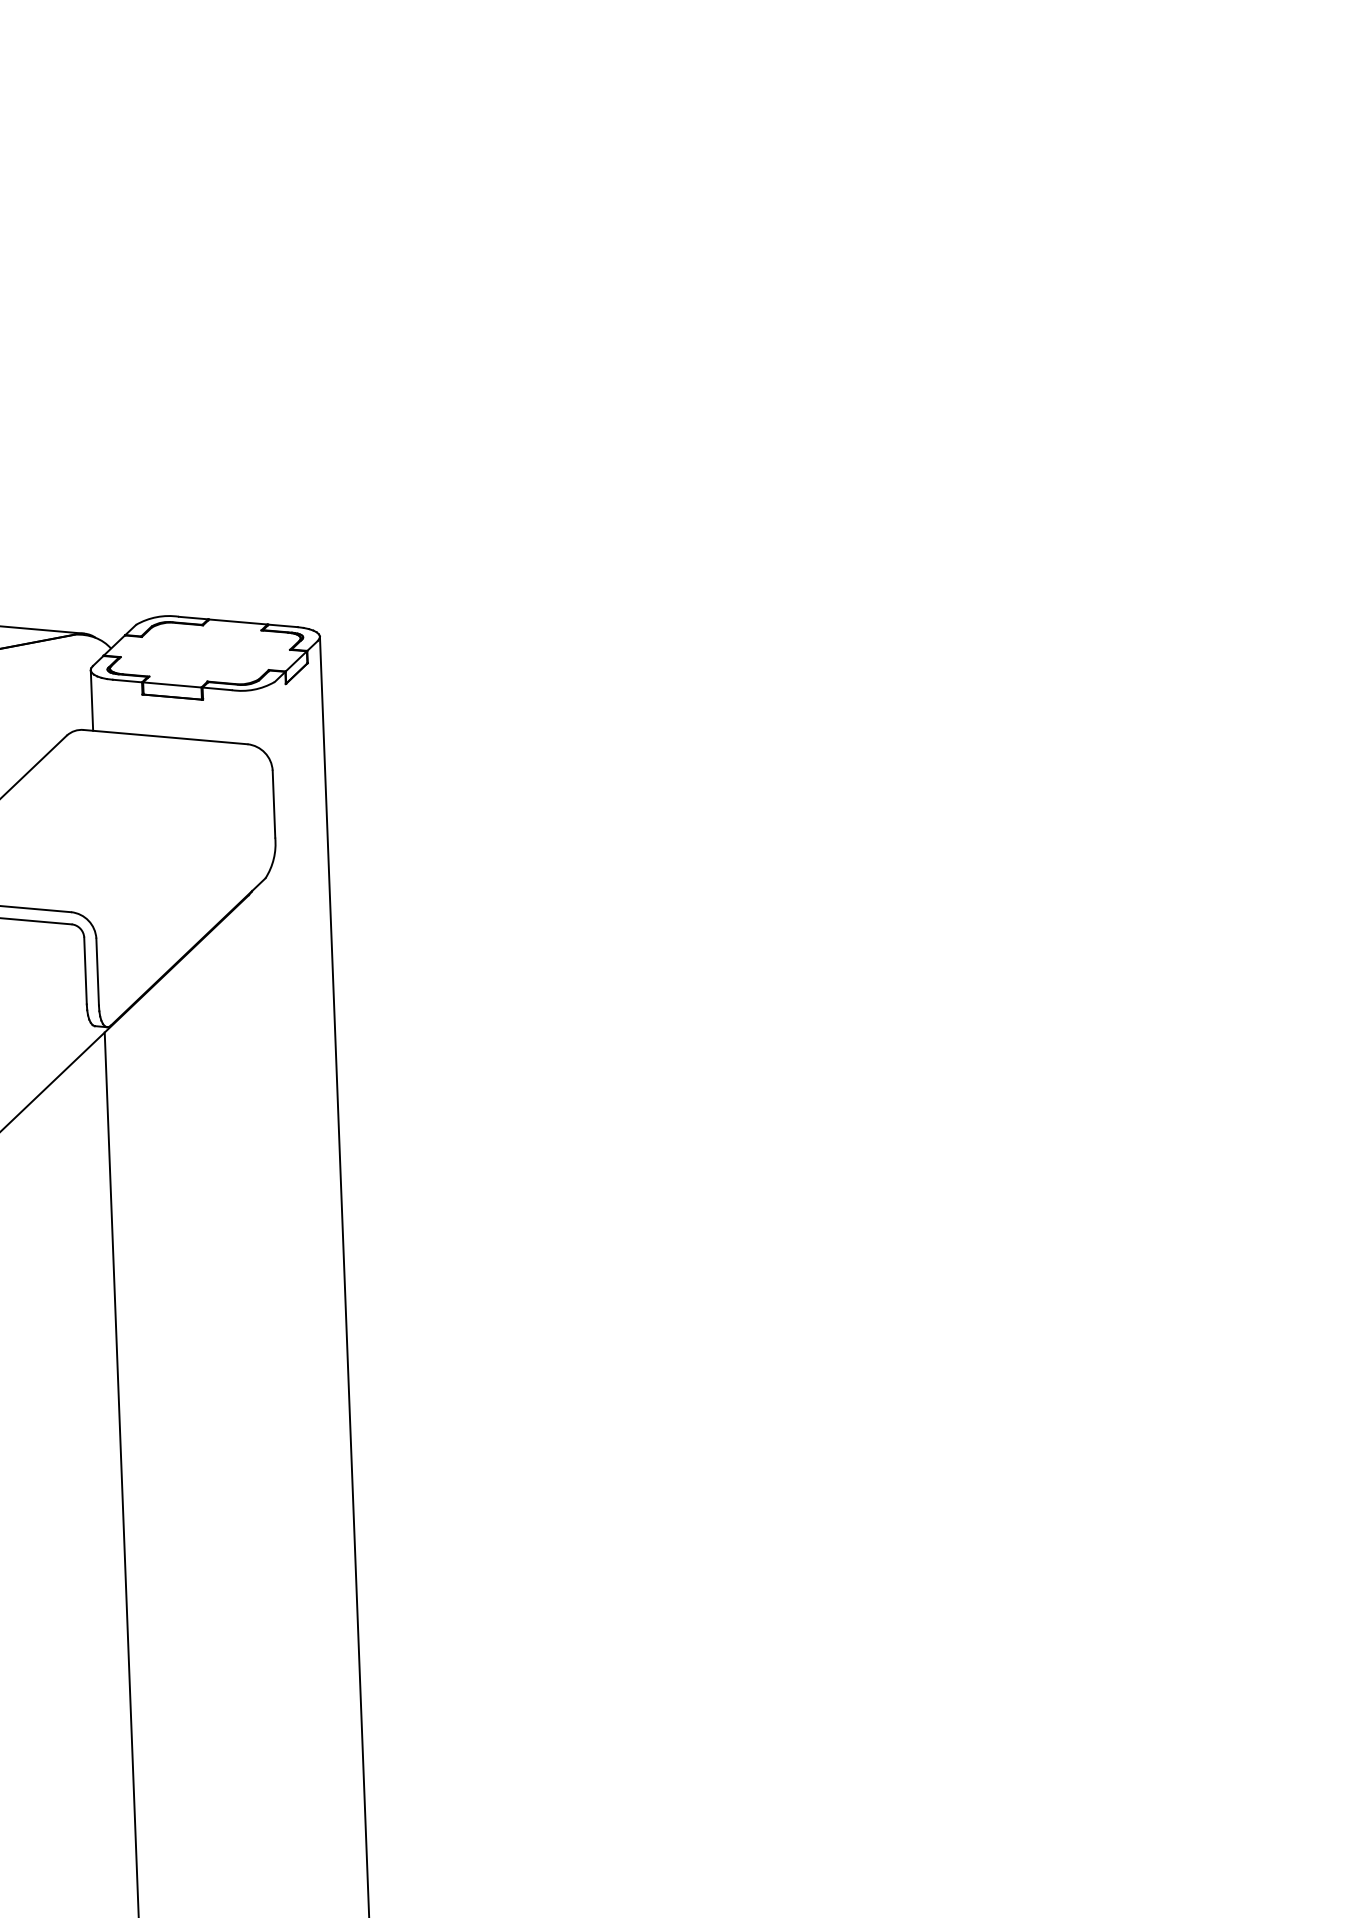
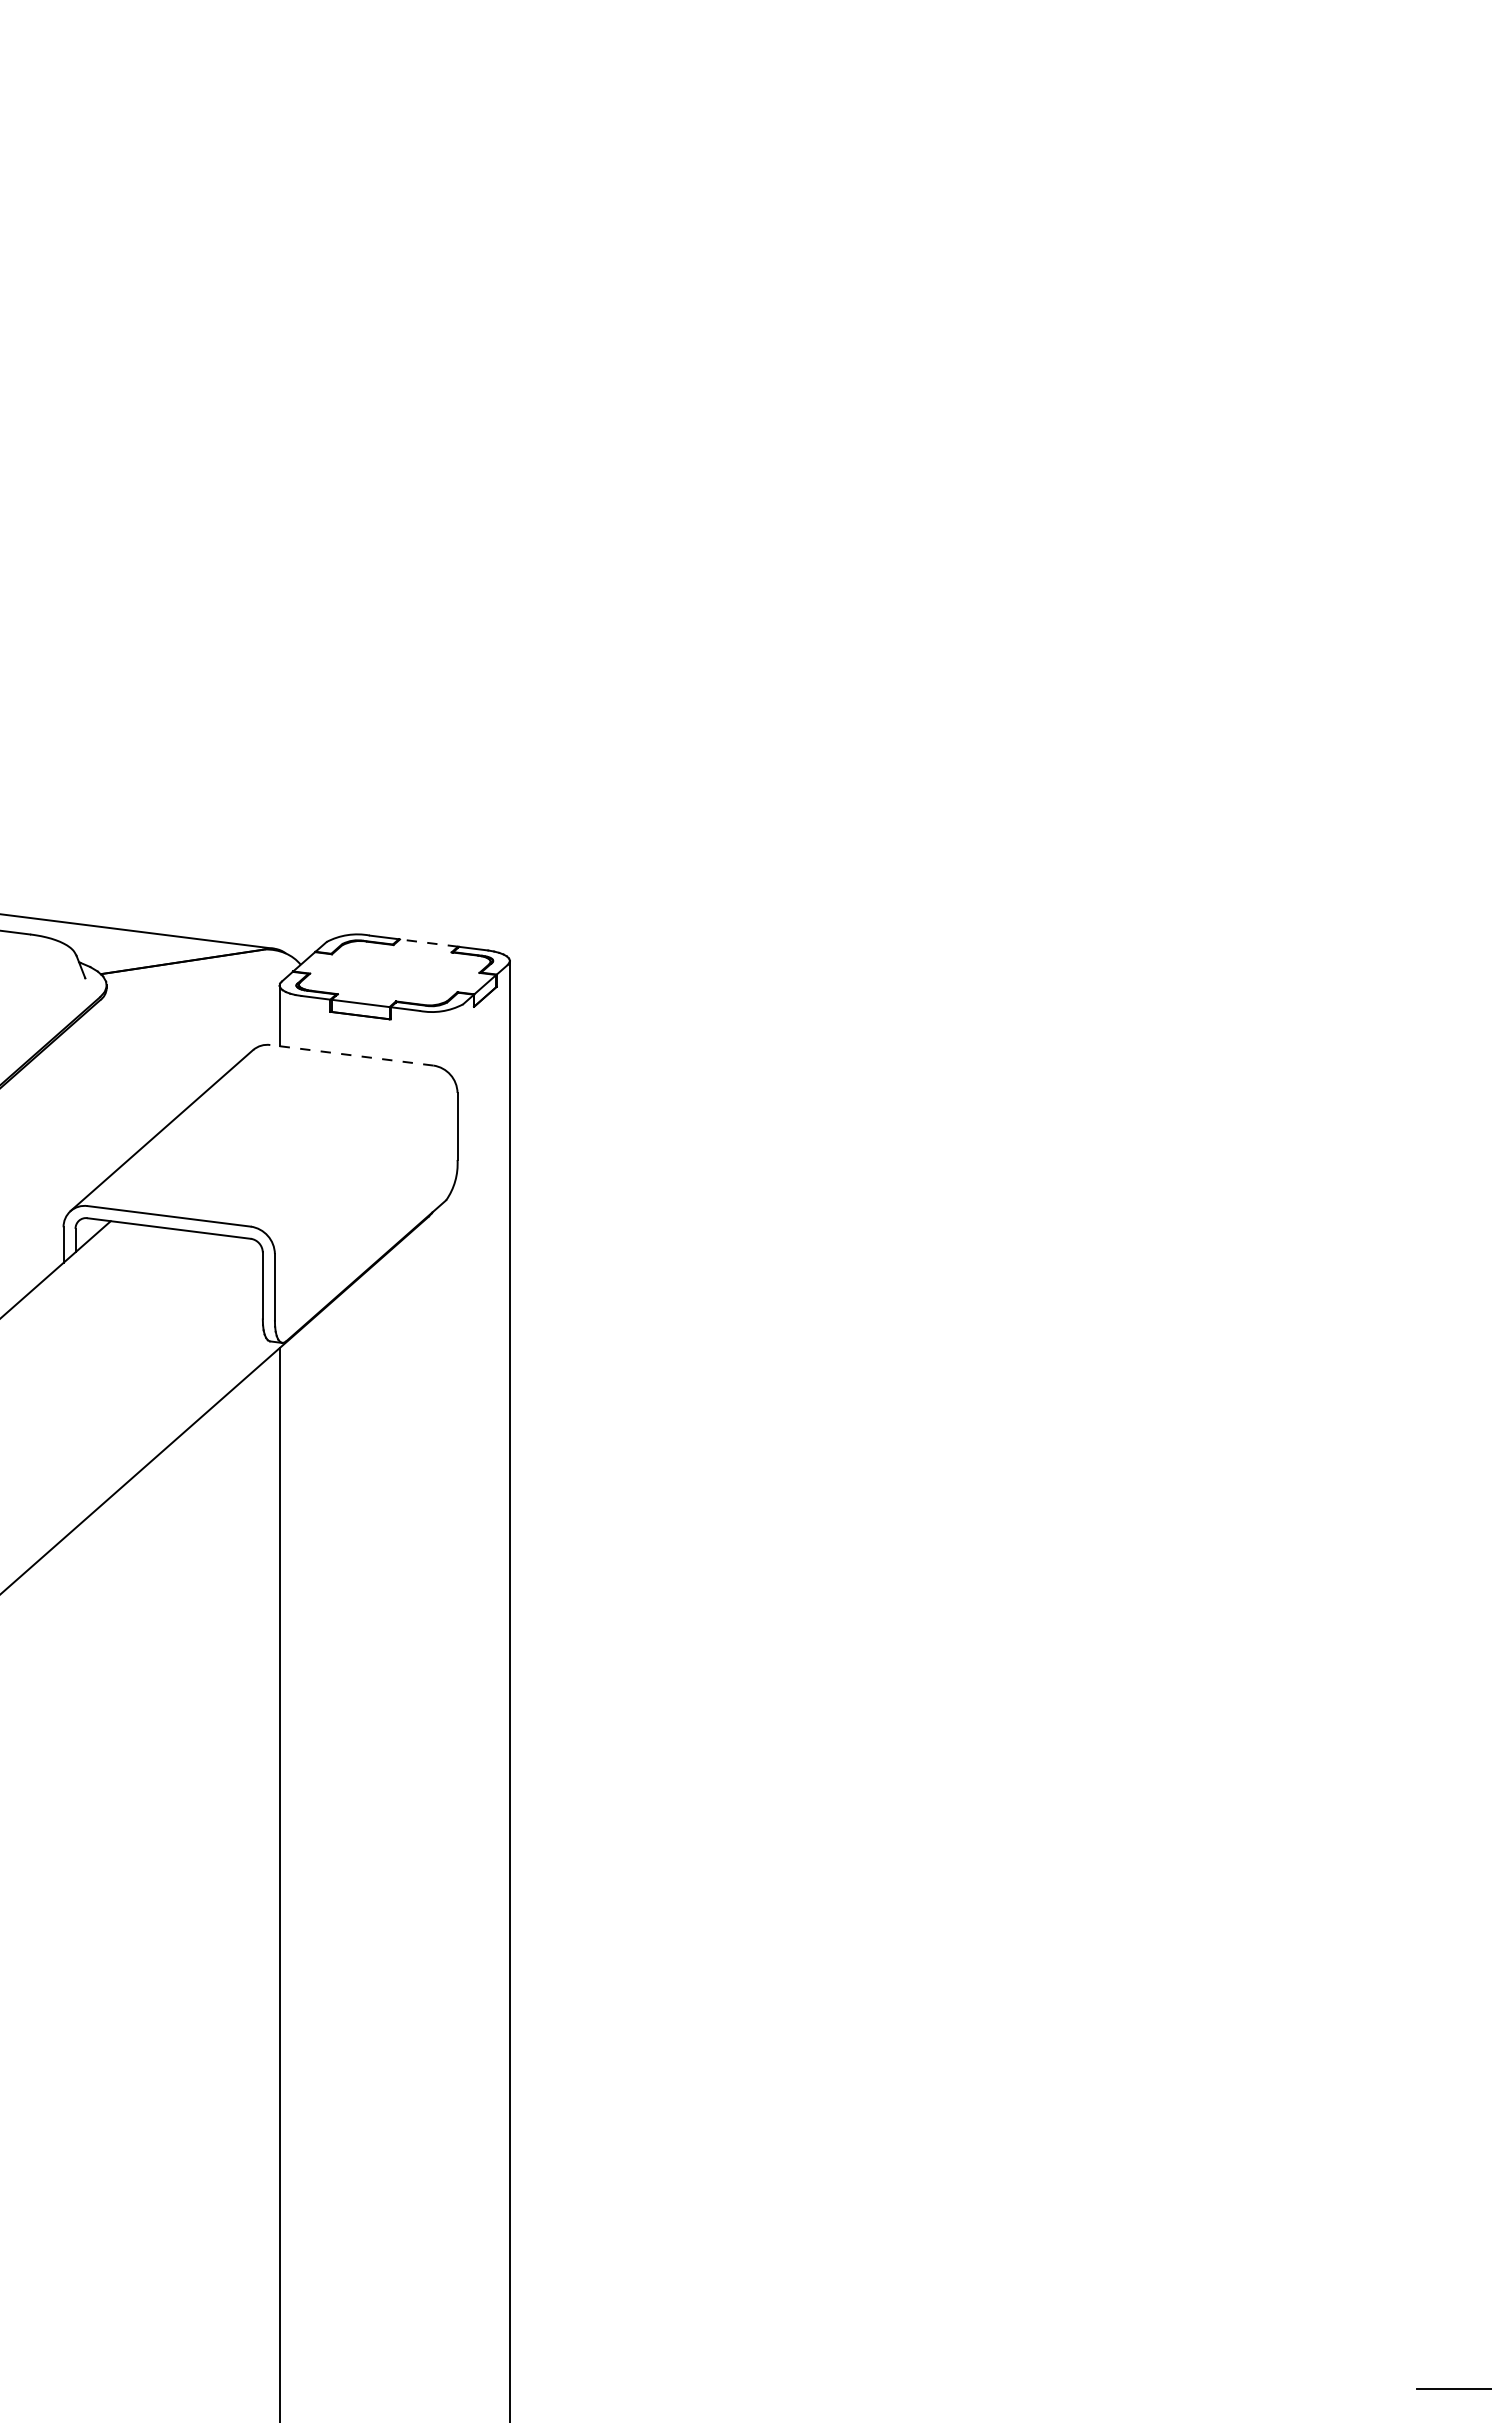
line: (237, 622) -> (428, 943), solid -> dashed
line: (165, 737) -> (351, 1055), solid -> dashed

